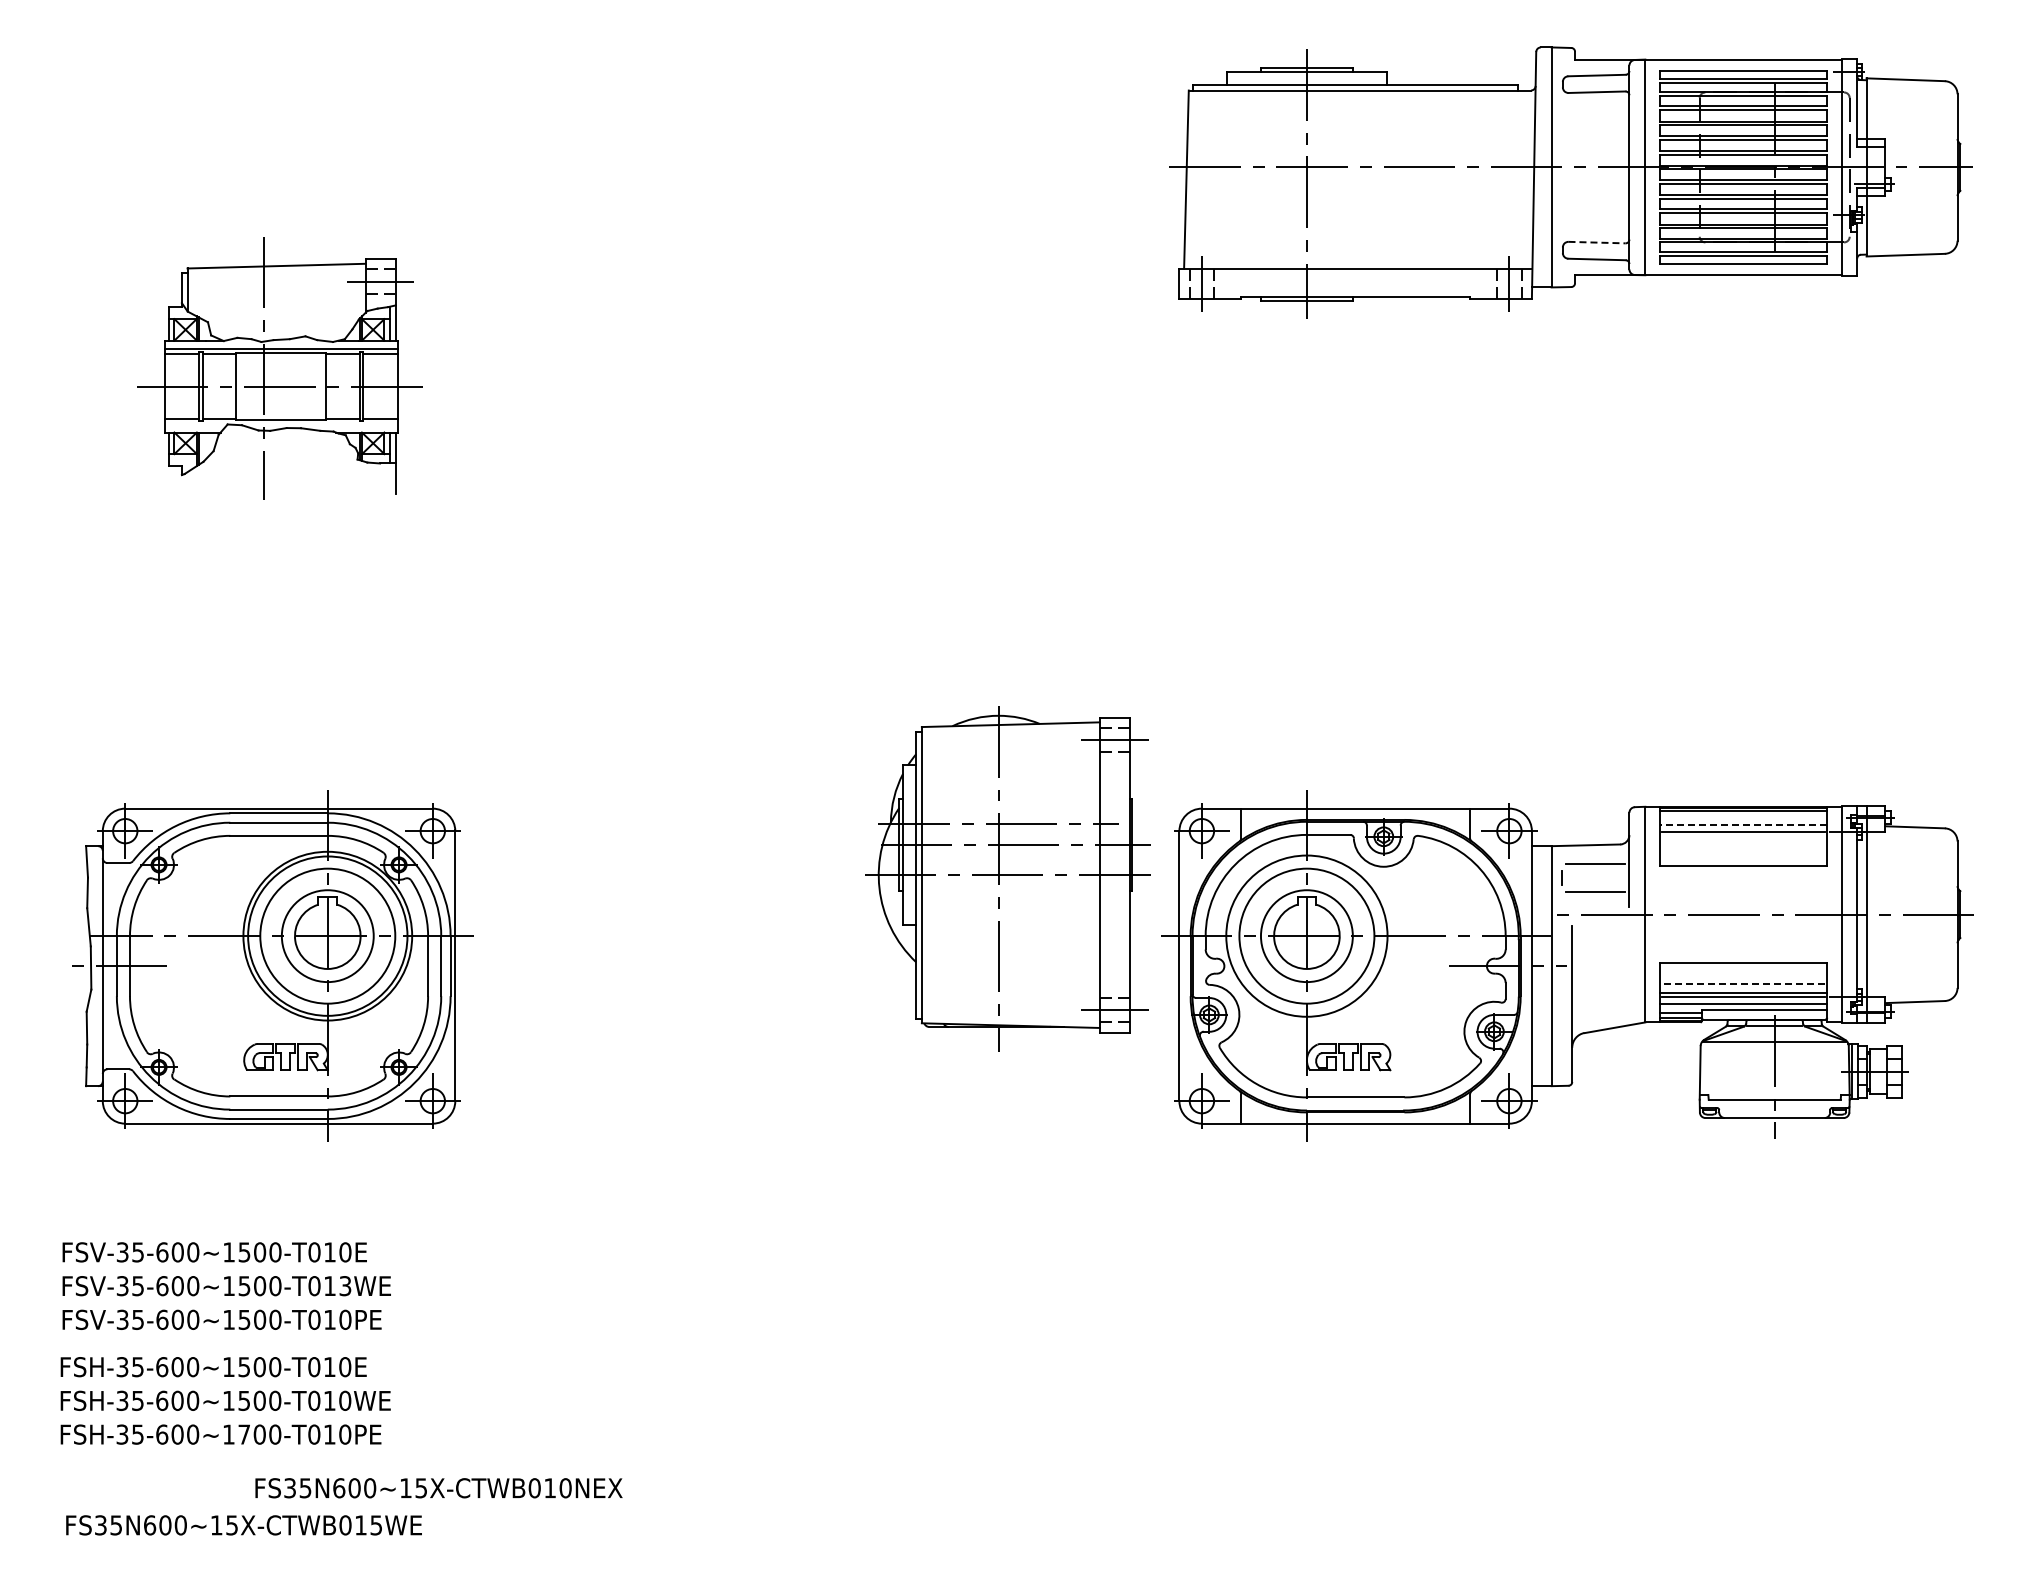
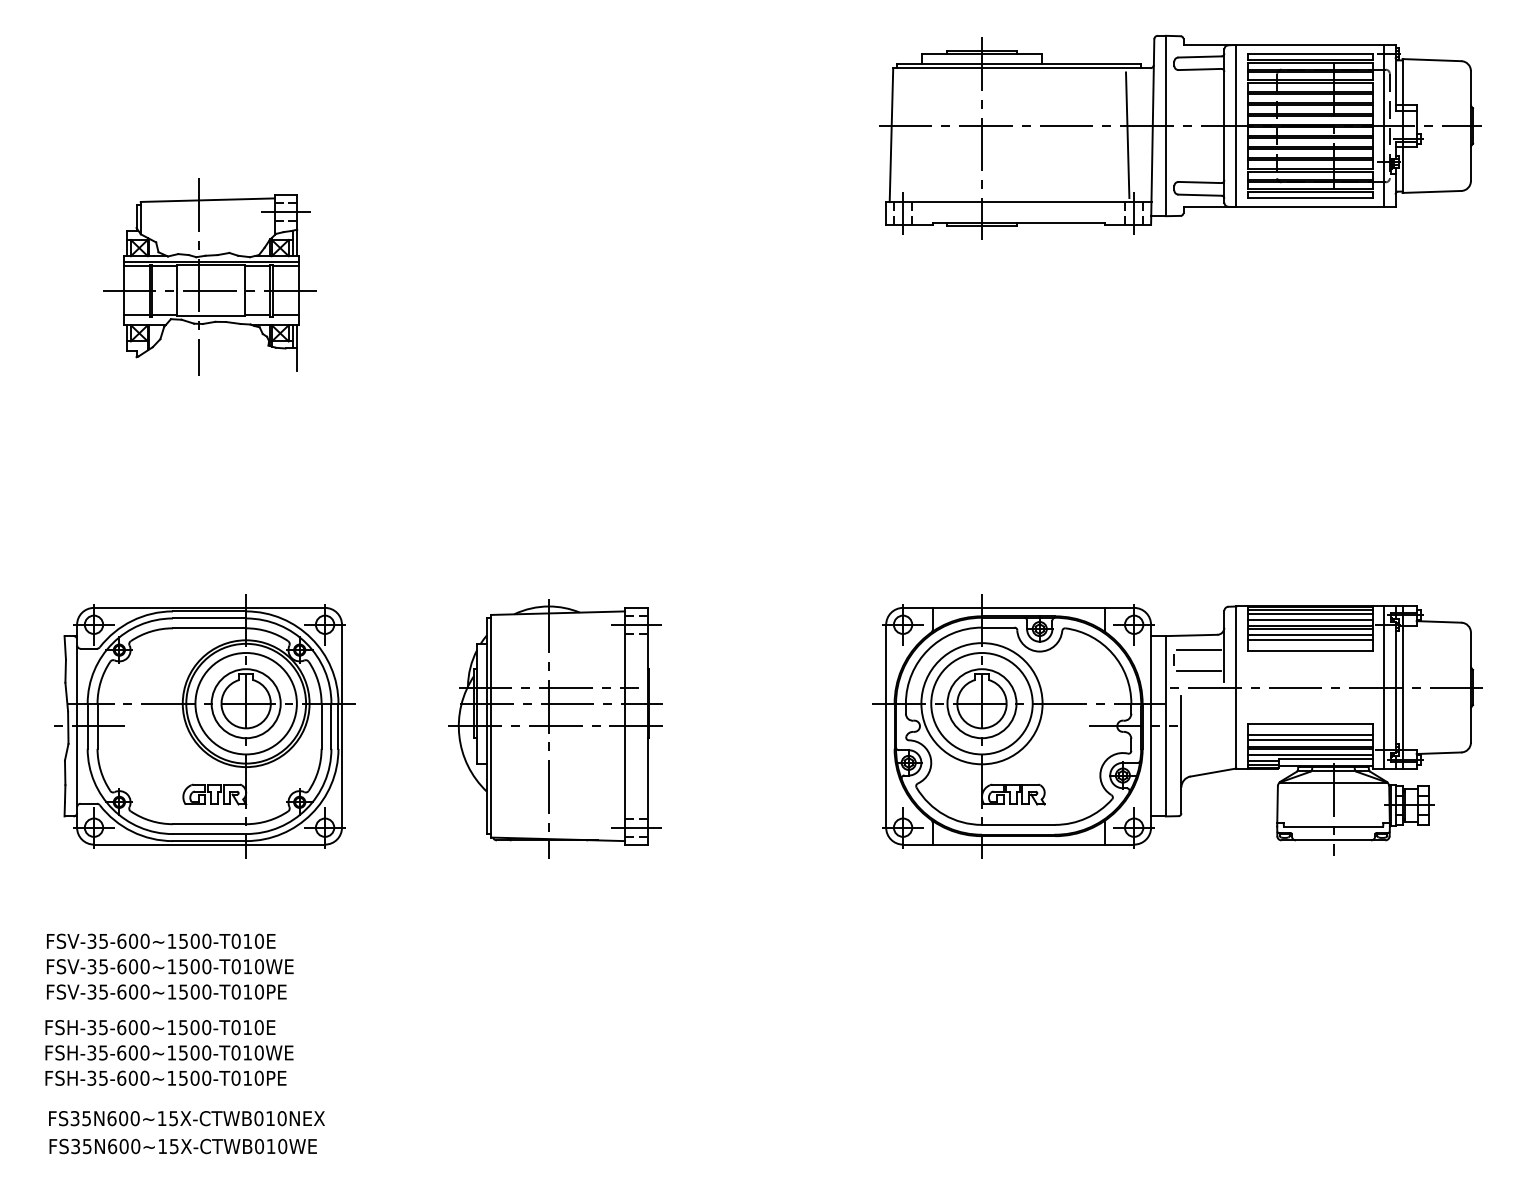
line: (1500, 179) -> (1127, 135), added
line: (1596, 242) -> (1199, 182), dashed -> solid
line: (1743, 816) -> (1310, 613), added
line: (1743, 824) -> (1310, 619), dashed -> solid
line: (1743, 836) -> (1310, 628), added
line: (1743, 845) -> (1310, 635), added
line: (1743, 851) -> (1310, 640), added
part: (1007, 878) -> (555, 728), moved
line: (1743, 977) -> (1310, 734), added
line: (1743, 984) -> (1310, 740), dashed -> solid
text: (345, 1286) -> (259, 966), FSV-35-600~1500-T013WE -> FSV-35-600~1500-T010WE
text: (243, 1434) -> (182, 1078), FSH-35-600~1700-T010PE -> FSH-35-600~1500-T010PE
text: (438, 1488) -> (186, 1118), moved
text: (376, 1525) -> (282, 1146), FS35N600~15X-CTWB015WE -> FS35N600~15X-CTWB010WE

